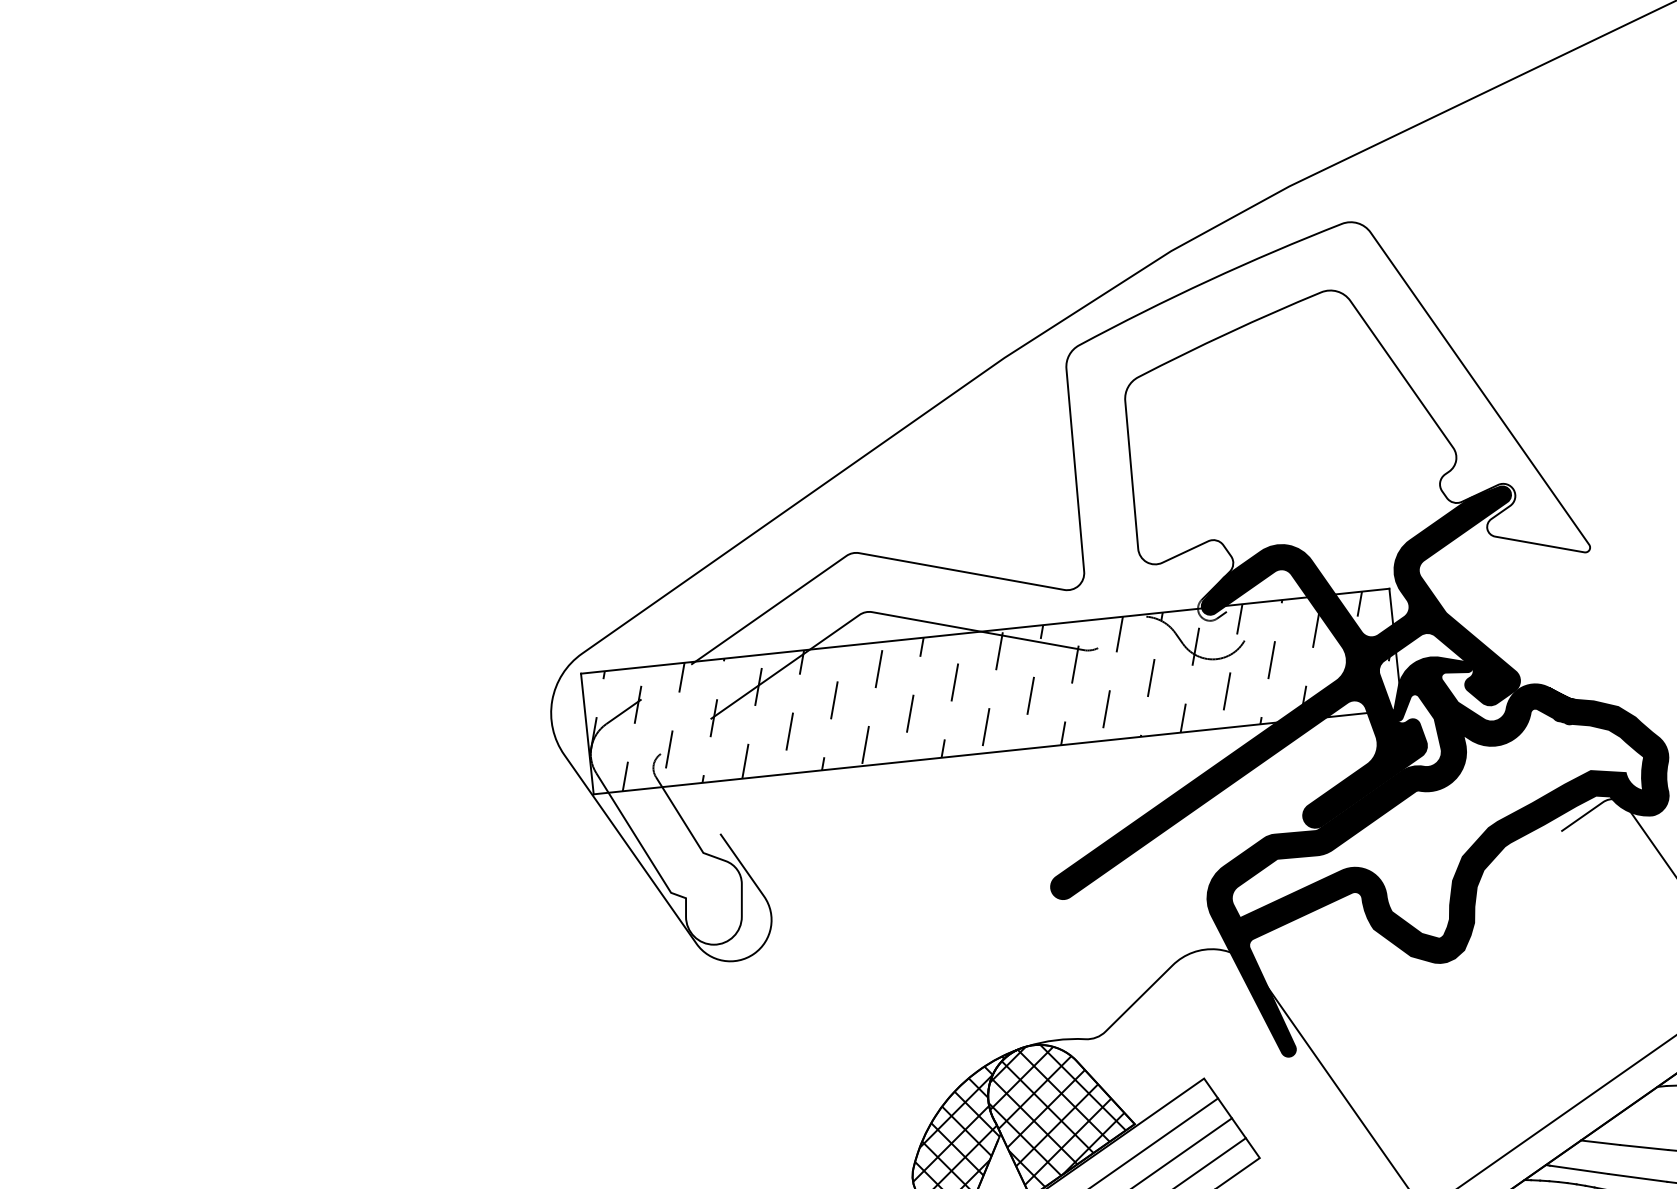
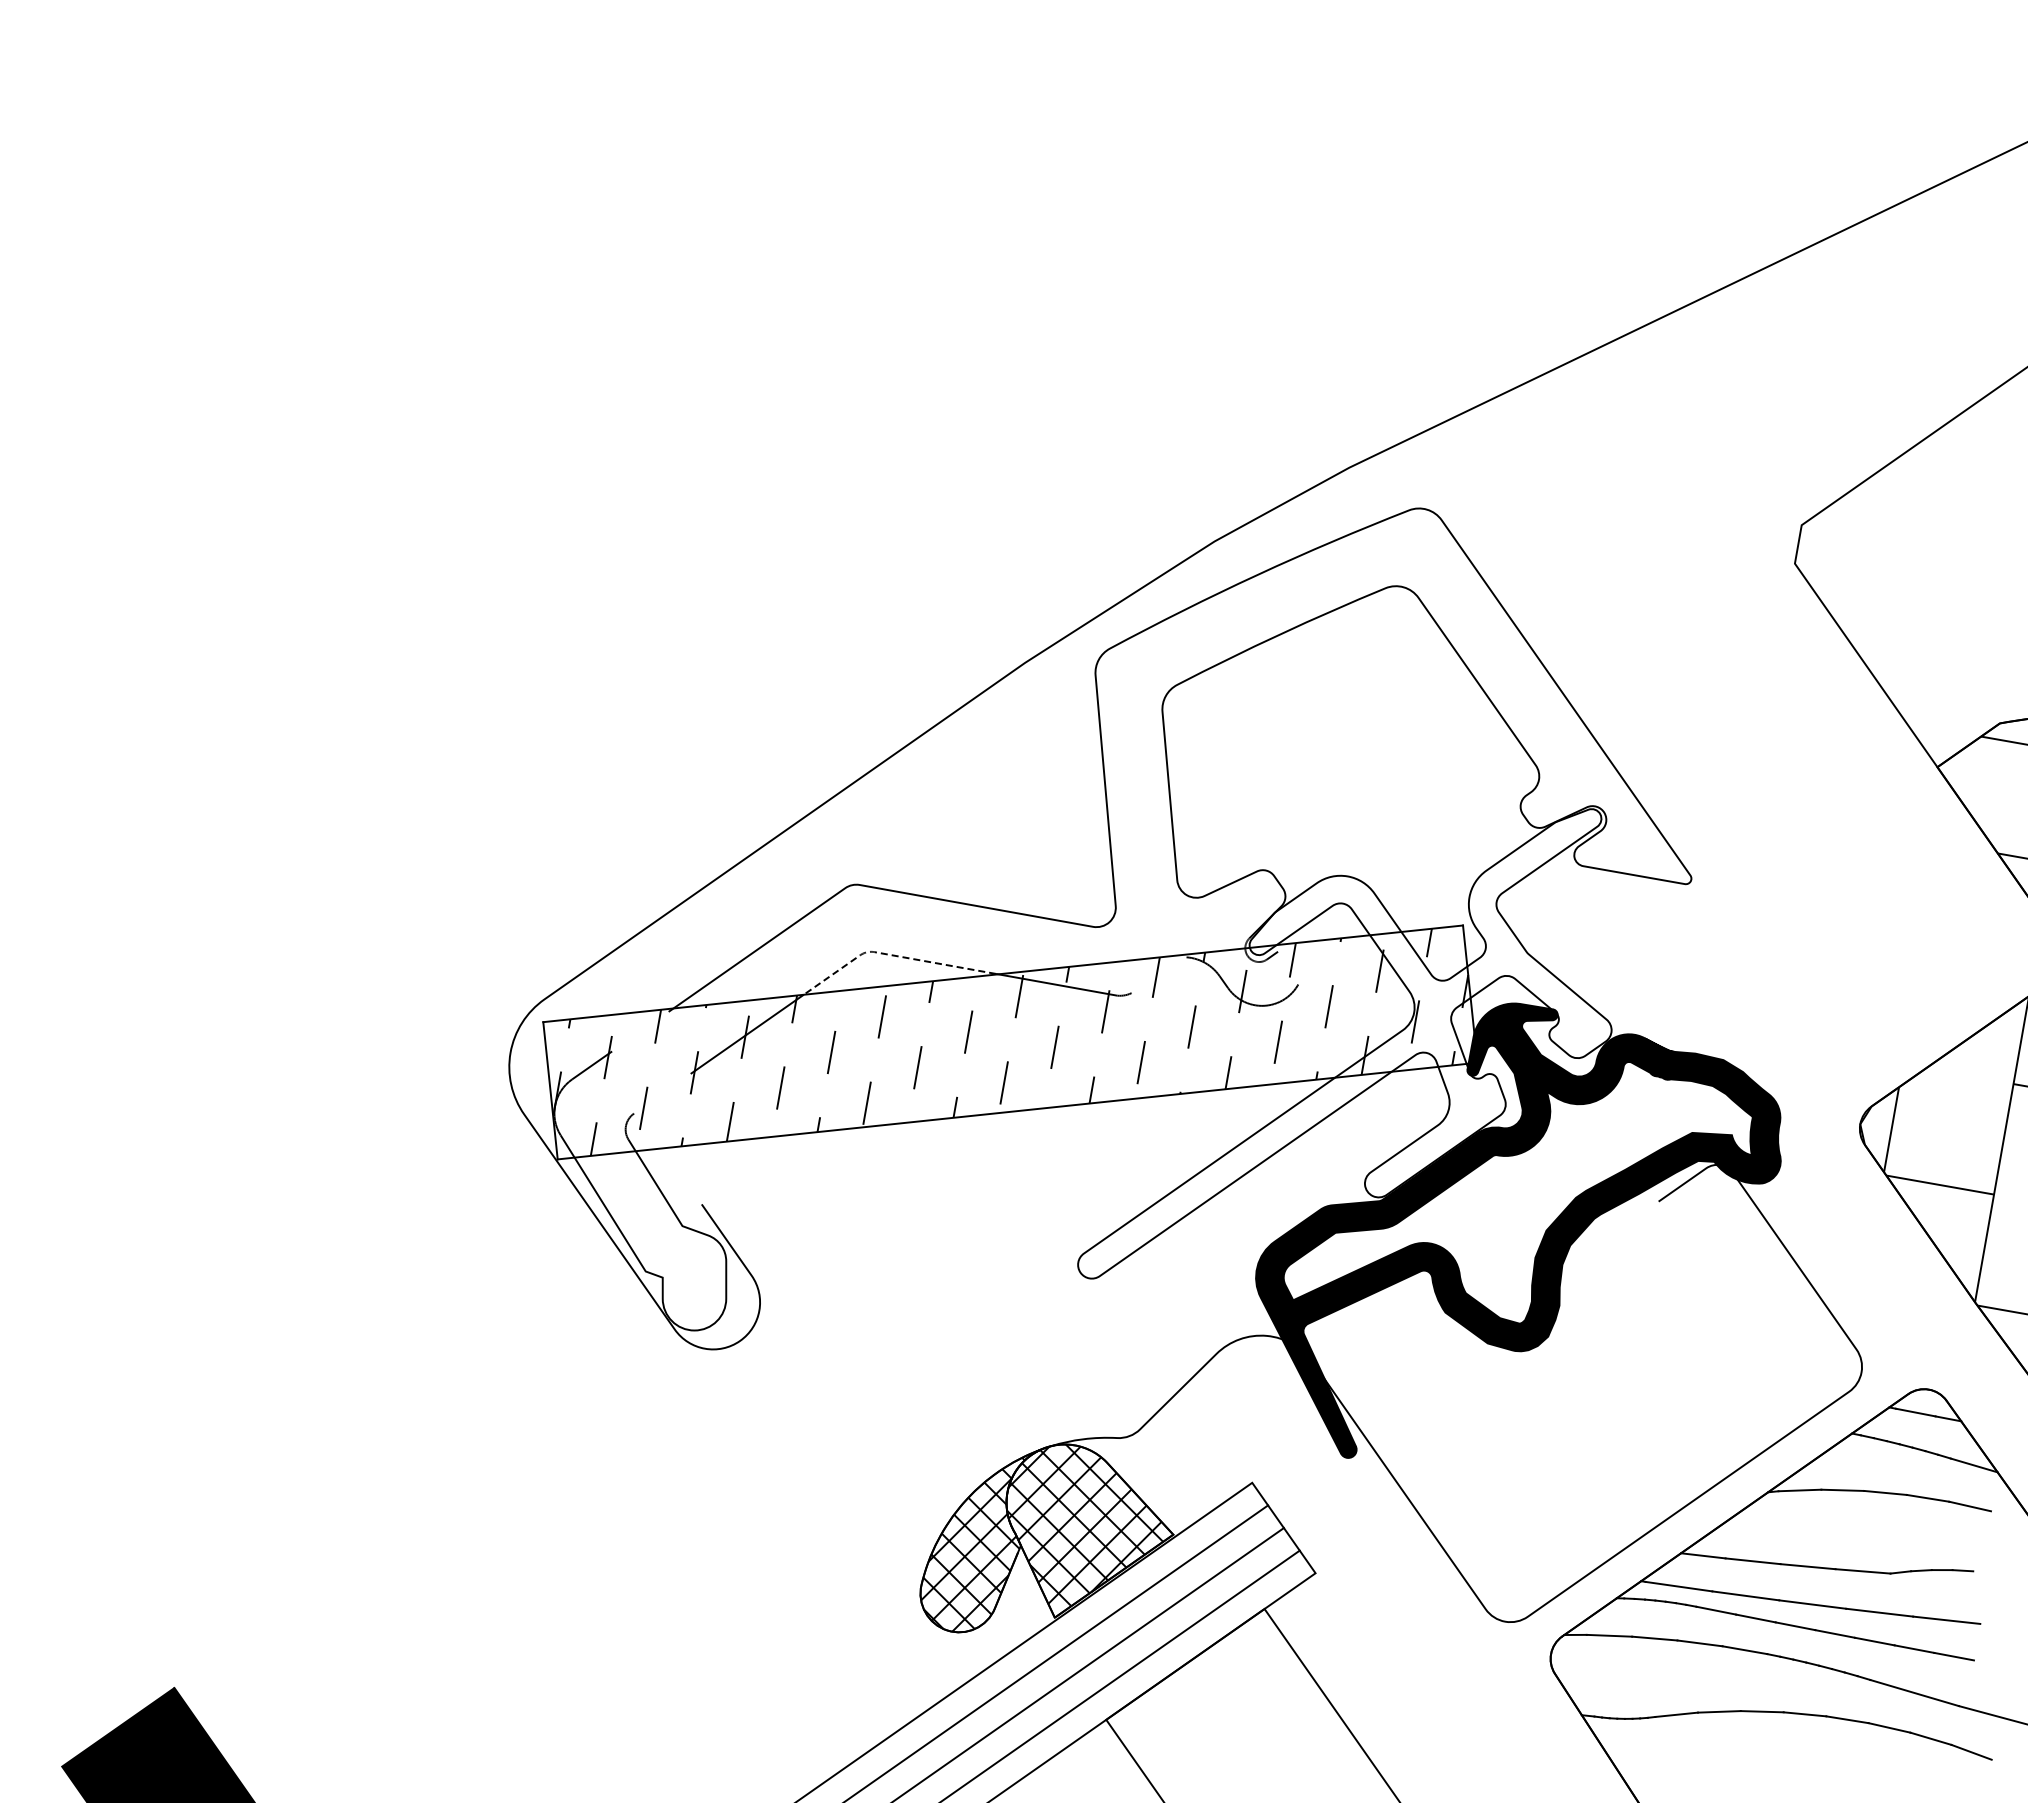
line: (887, 615) -> (891, 955), solid -> dashed
fill: (1285, 692) -> (1344, 1043), removed

